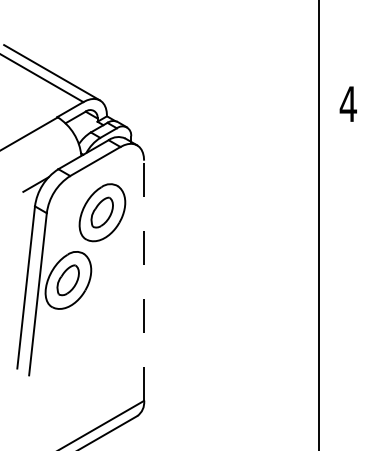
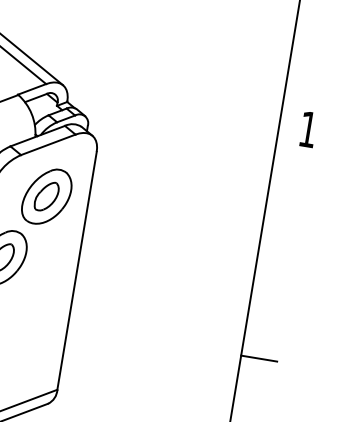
text: (348, 103) -> (308, 128), 4 -> 1
line: (144, 280) -> (77, 270), dashed -> solid
line: (337, 337) -> (259, 358), added

